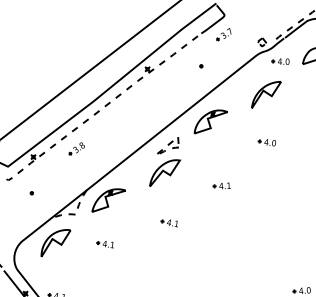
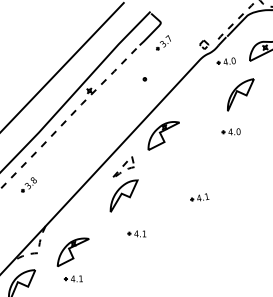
part: (266, 94) -> (240, 94), moved
part: (266, 142) -> (230, 132), moved
part: (221, 185) -> (199, 197), moved
part: (108, 200) -> (72, 251), moved
part: (168, 223) -> (135, 234), moved

